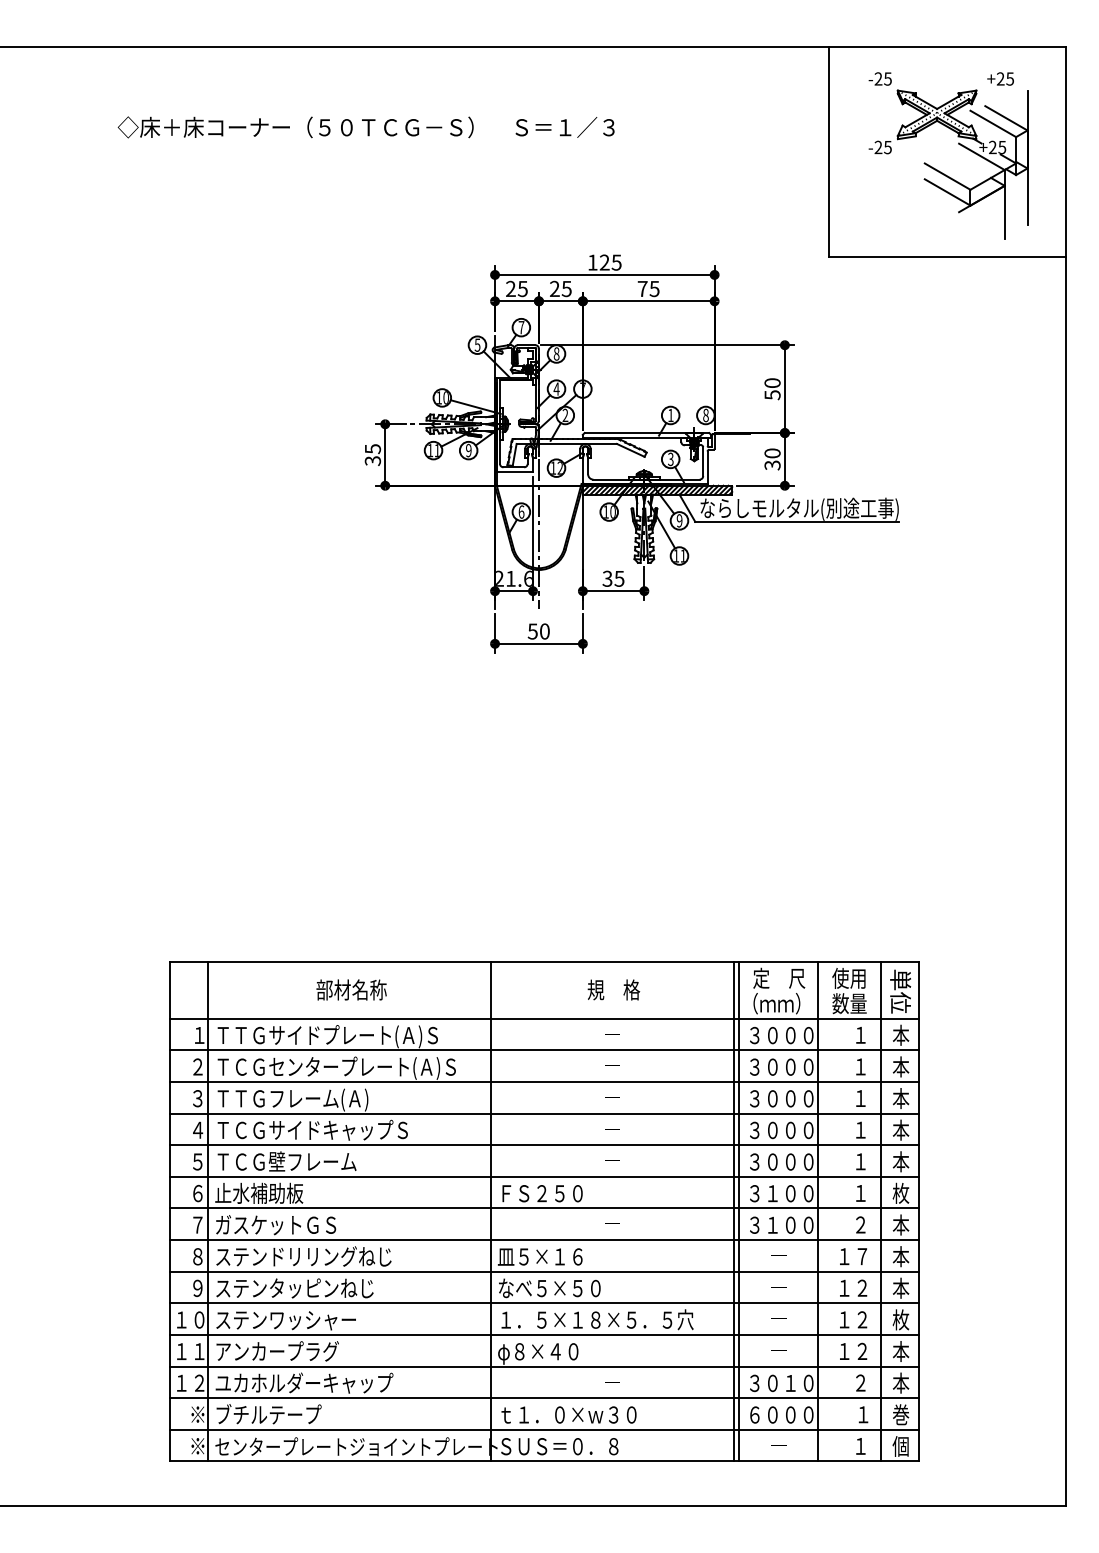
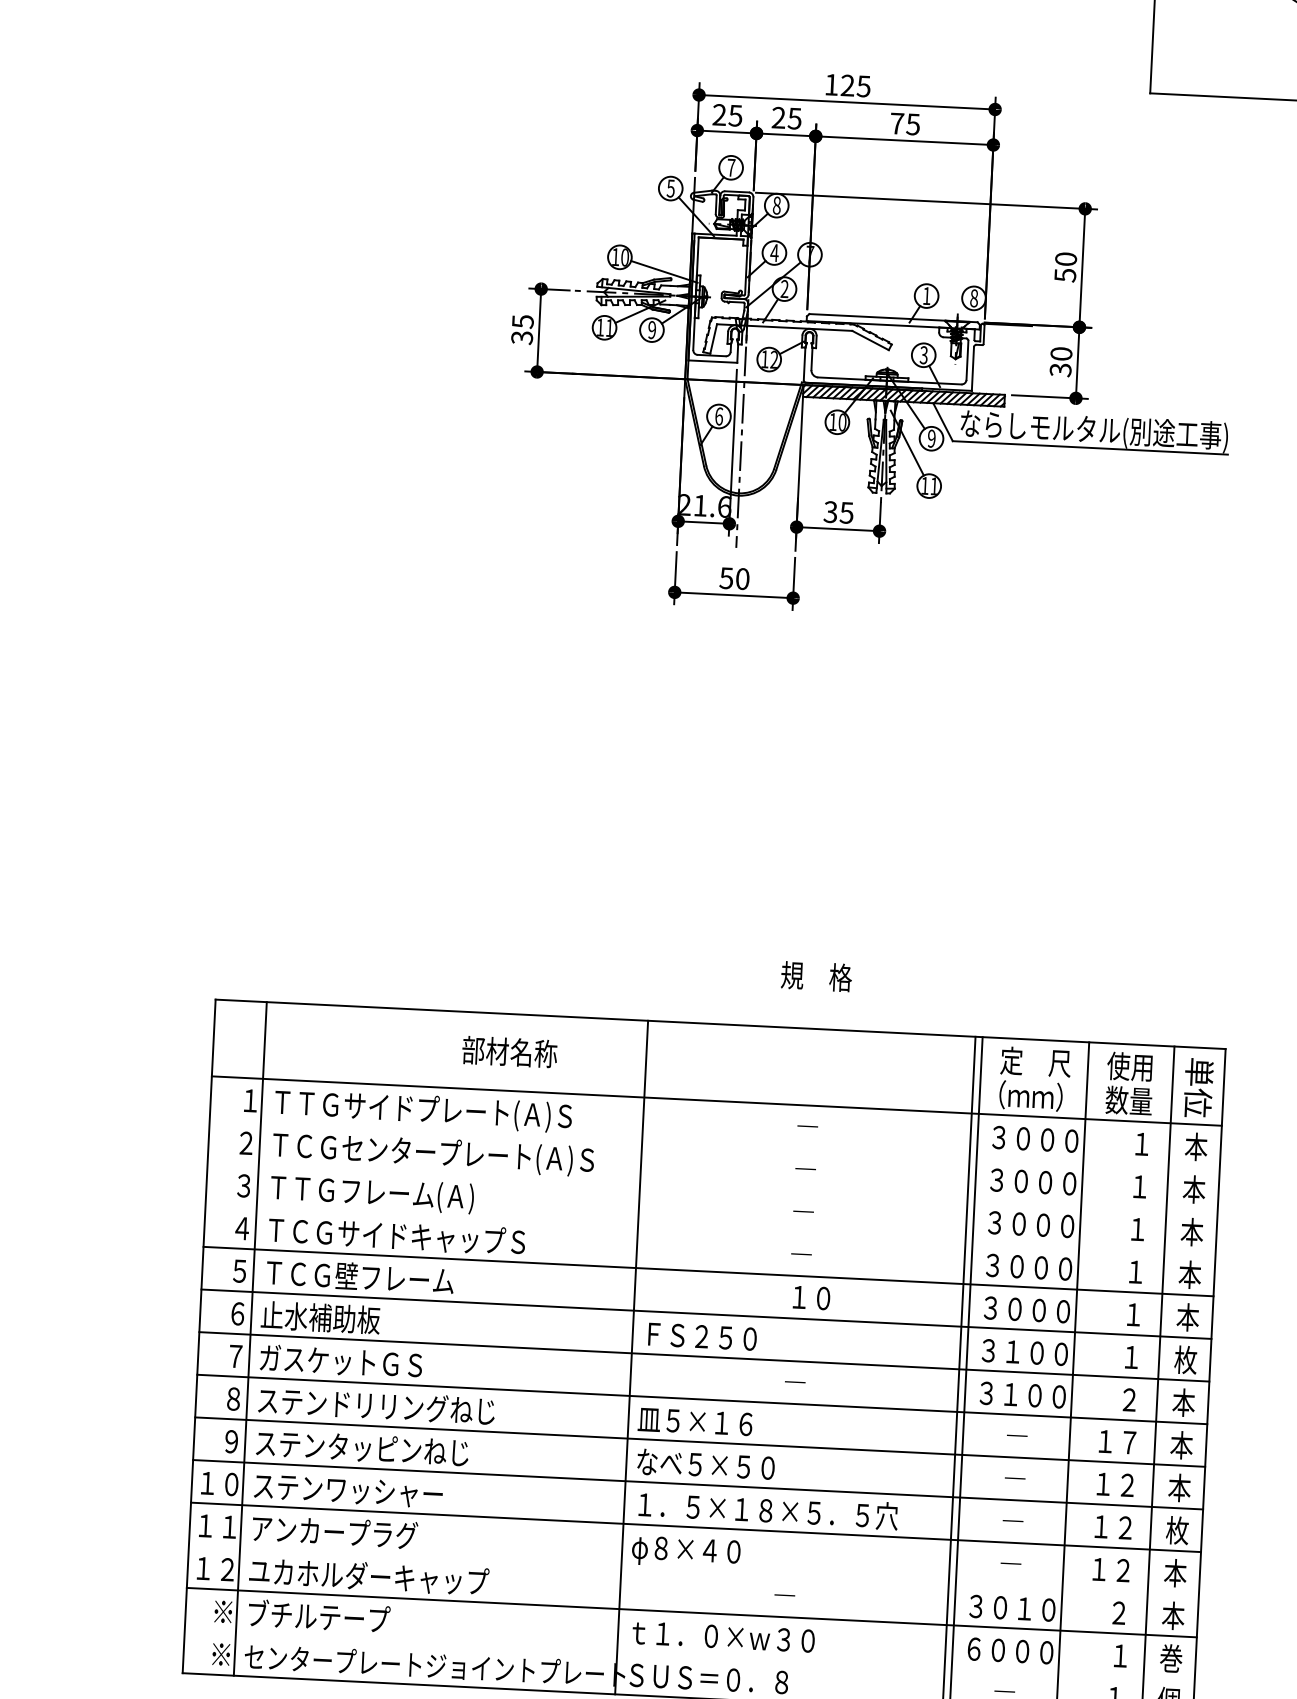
text: (351, 989) -> (509, 1051), moved
text: (613, 989) -> (816, 975), moved
line: (544, 1050) -> (714, 1143), removed
line: (544, 1081) -> (712, 1185), removed
line: (544, 1113) -> (710, 1228), removed
text: (620, 1160) -> (809, 1297), ― -> １０
line: (544, 1366) -> (693, 1569), removed
line: (544, 1429) -> (689, 1654), removed

